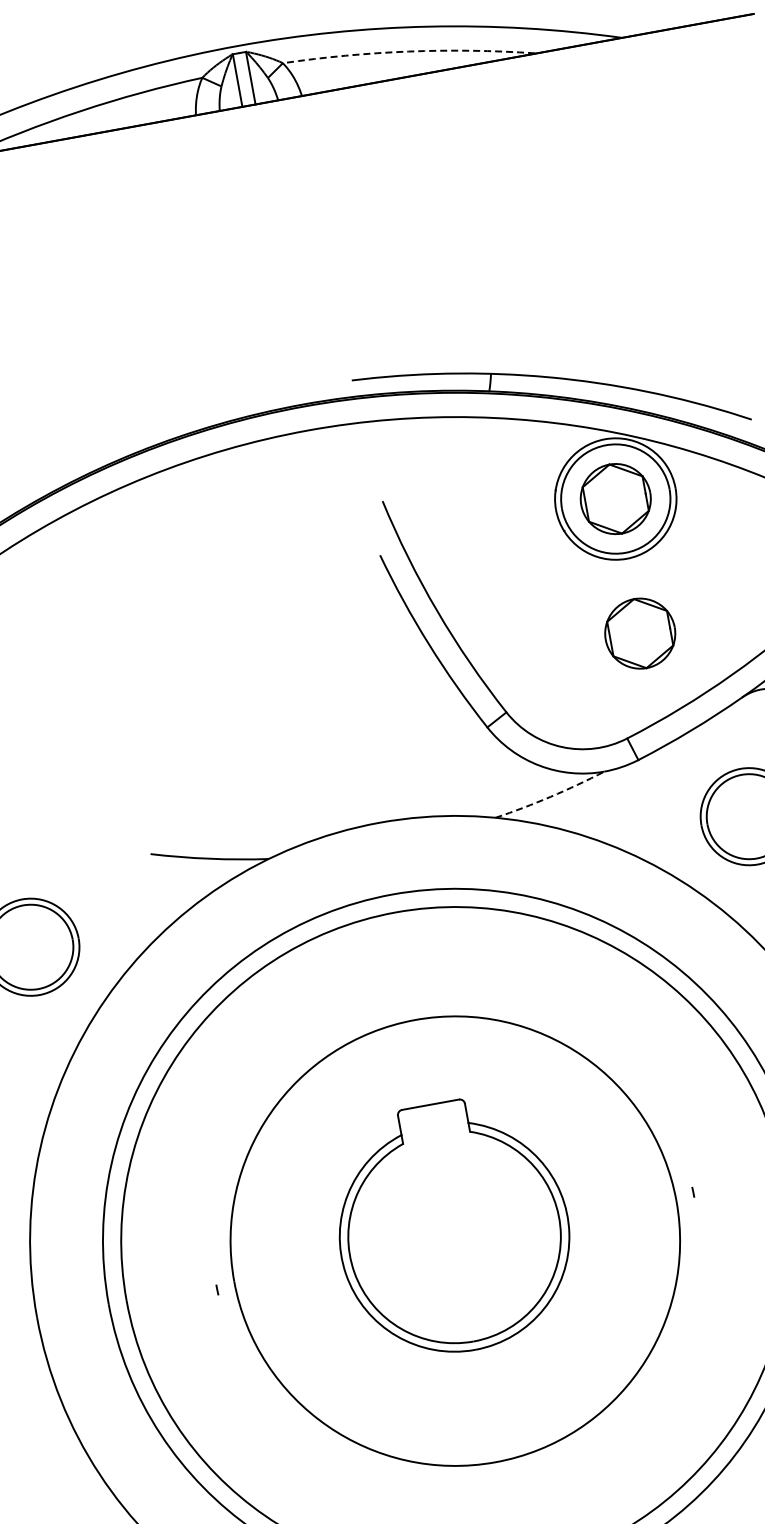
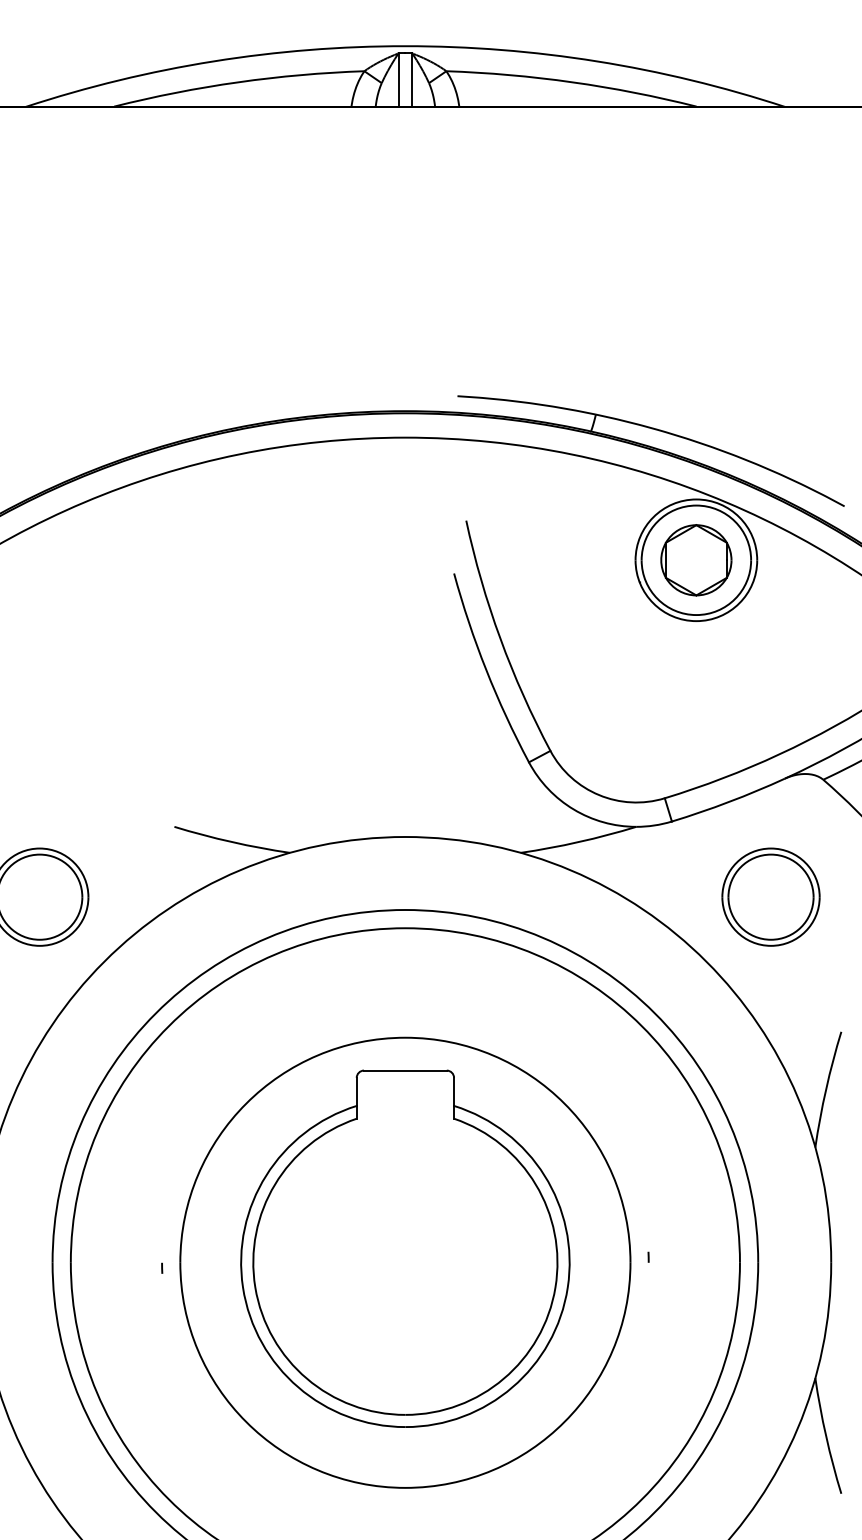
arc: (408, 51) -> (572, 82), dashed -> solid
part: (640, 633) -> (696, 697), removed
arc: (551, 797) -> (579, 842), dashed -> solid
part: (452, 1227) -> (405, 1248), size x1.43

